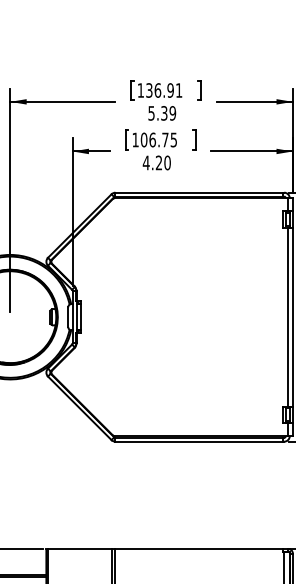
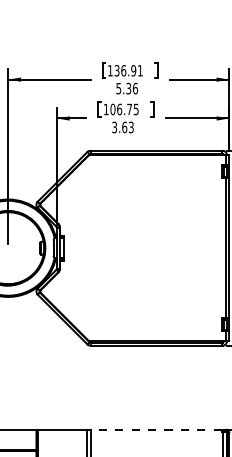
text: (172, 113) -> (135, 88), 5.39 -> 5.36
text: (156, 162) -> (122, 127), 4.20 -> 3.63
line: (199, 548) -> (156, 429), solid -> dashed

